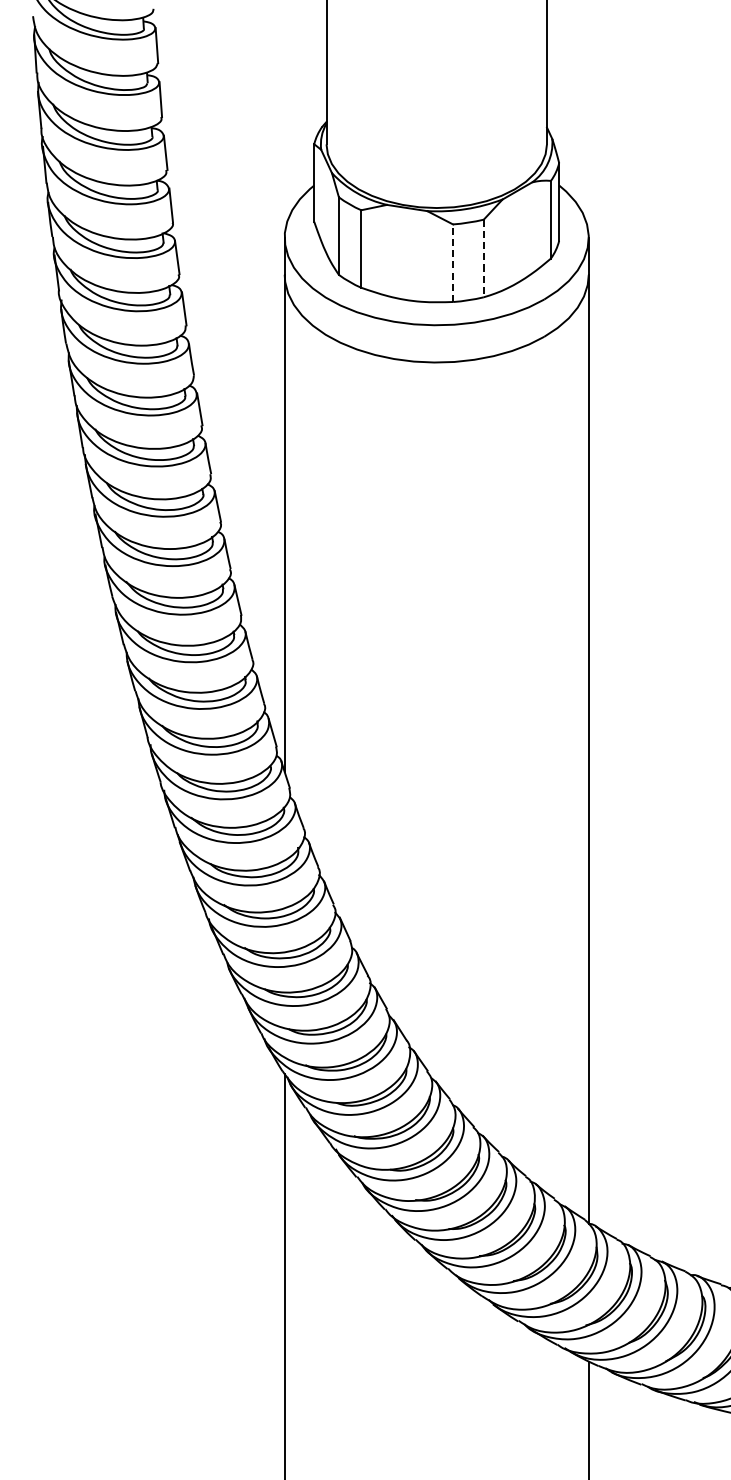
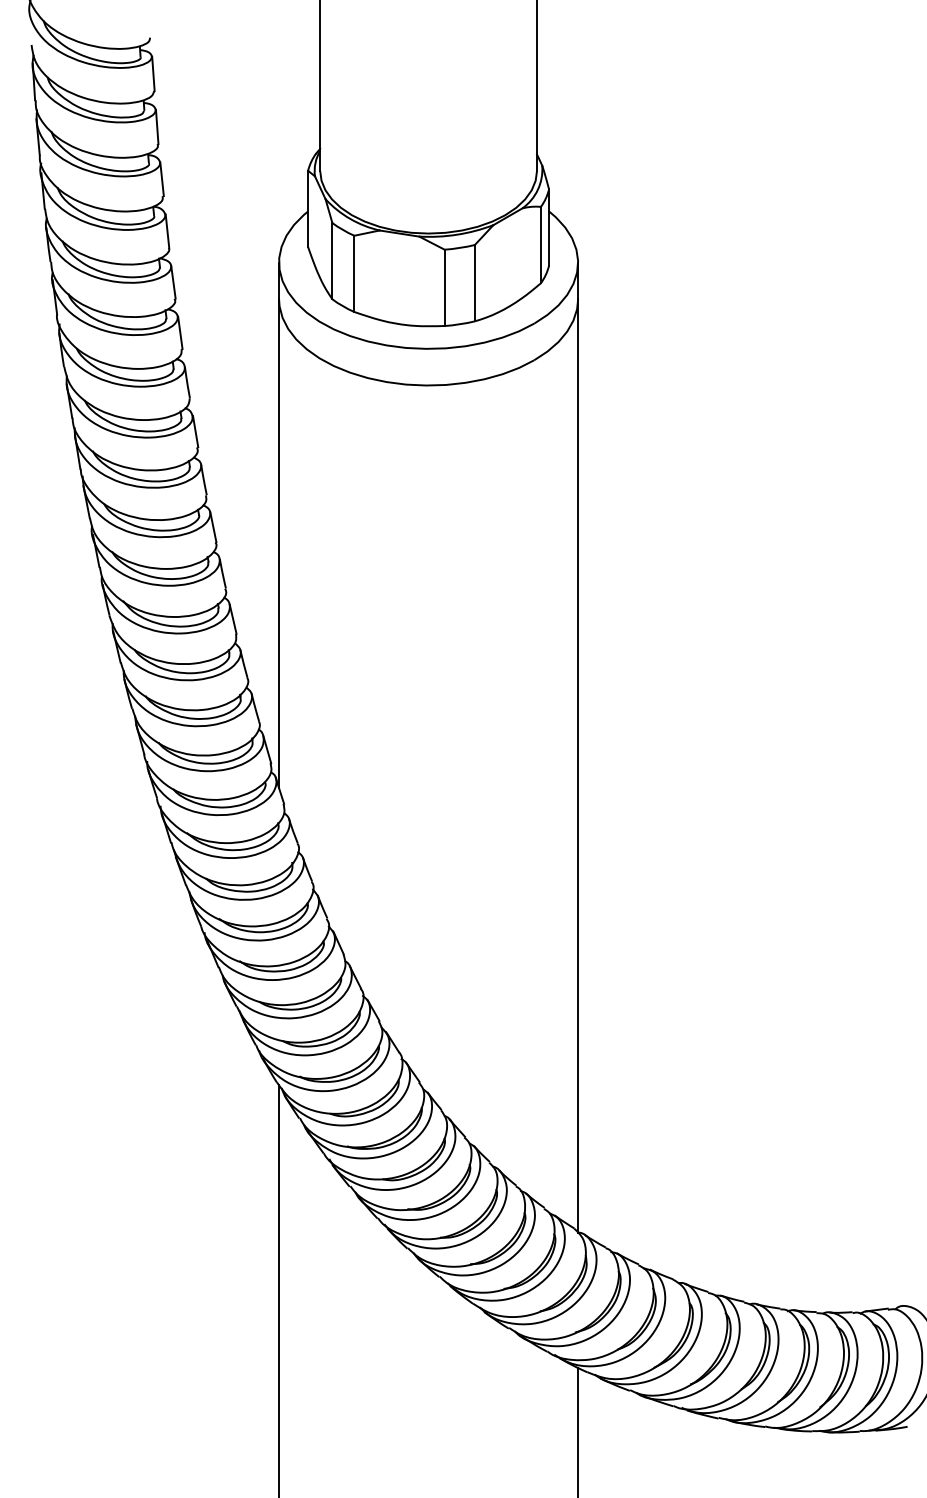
line: (483, 258) -> (474, 283), dashed -> solid
line: (452, 262) -> (444, 287), dashed -> solid

